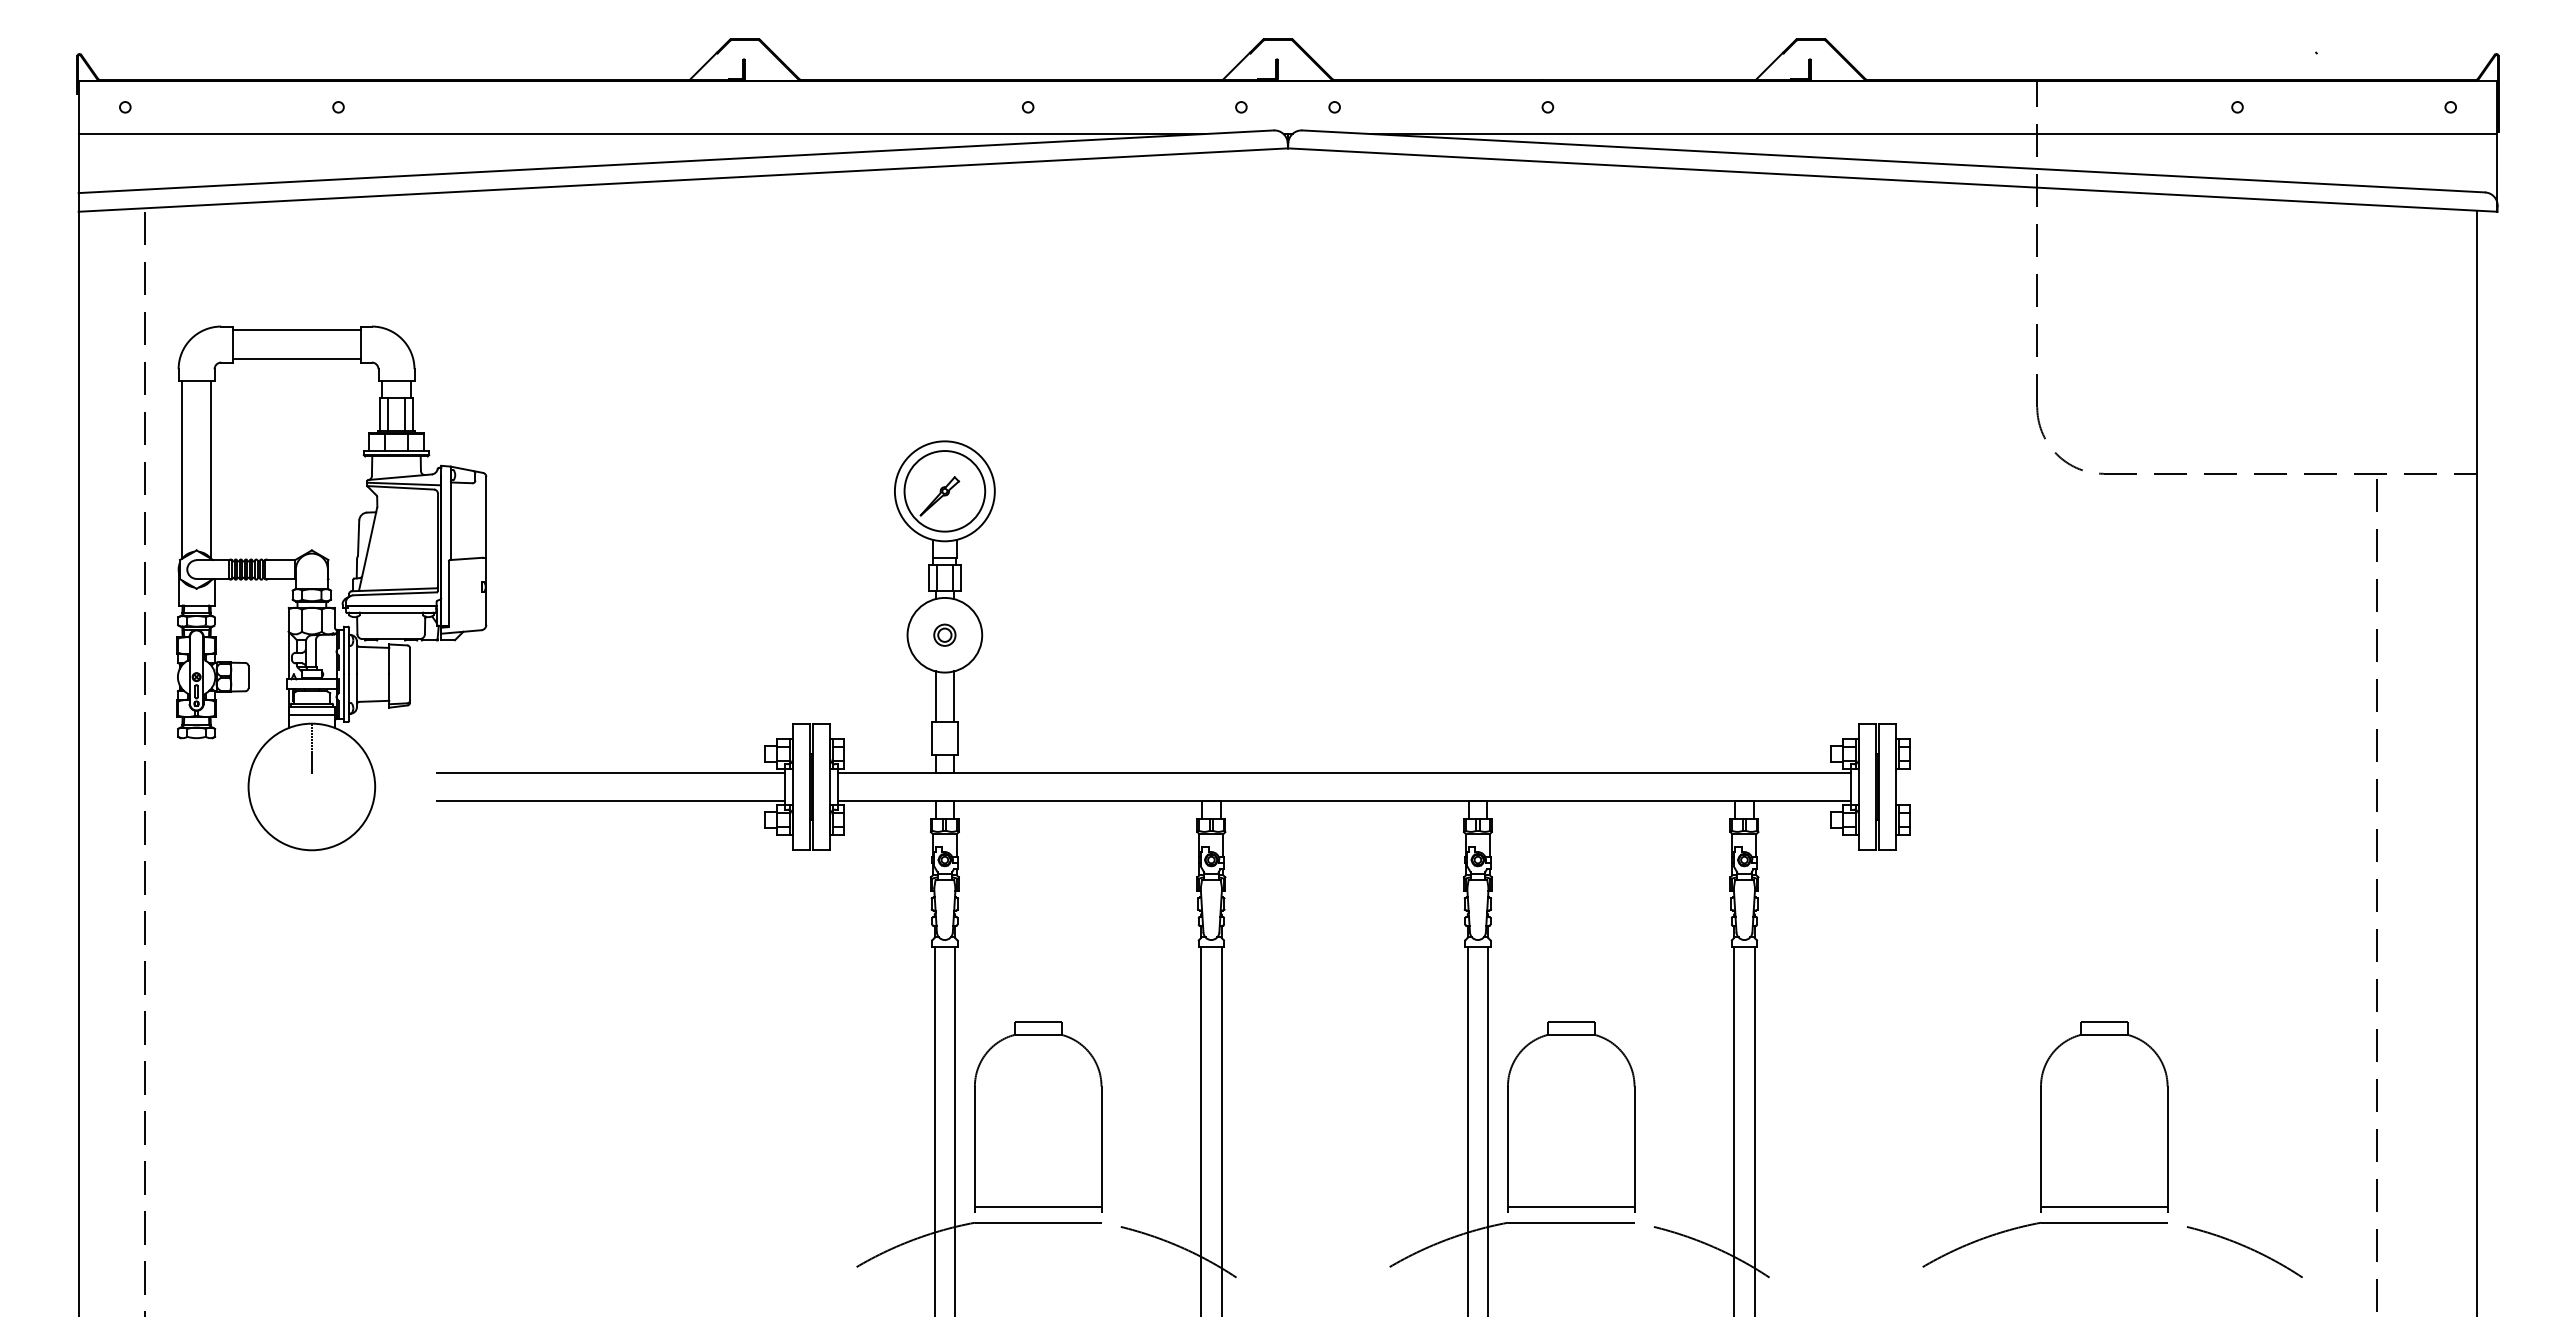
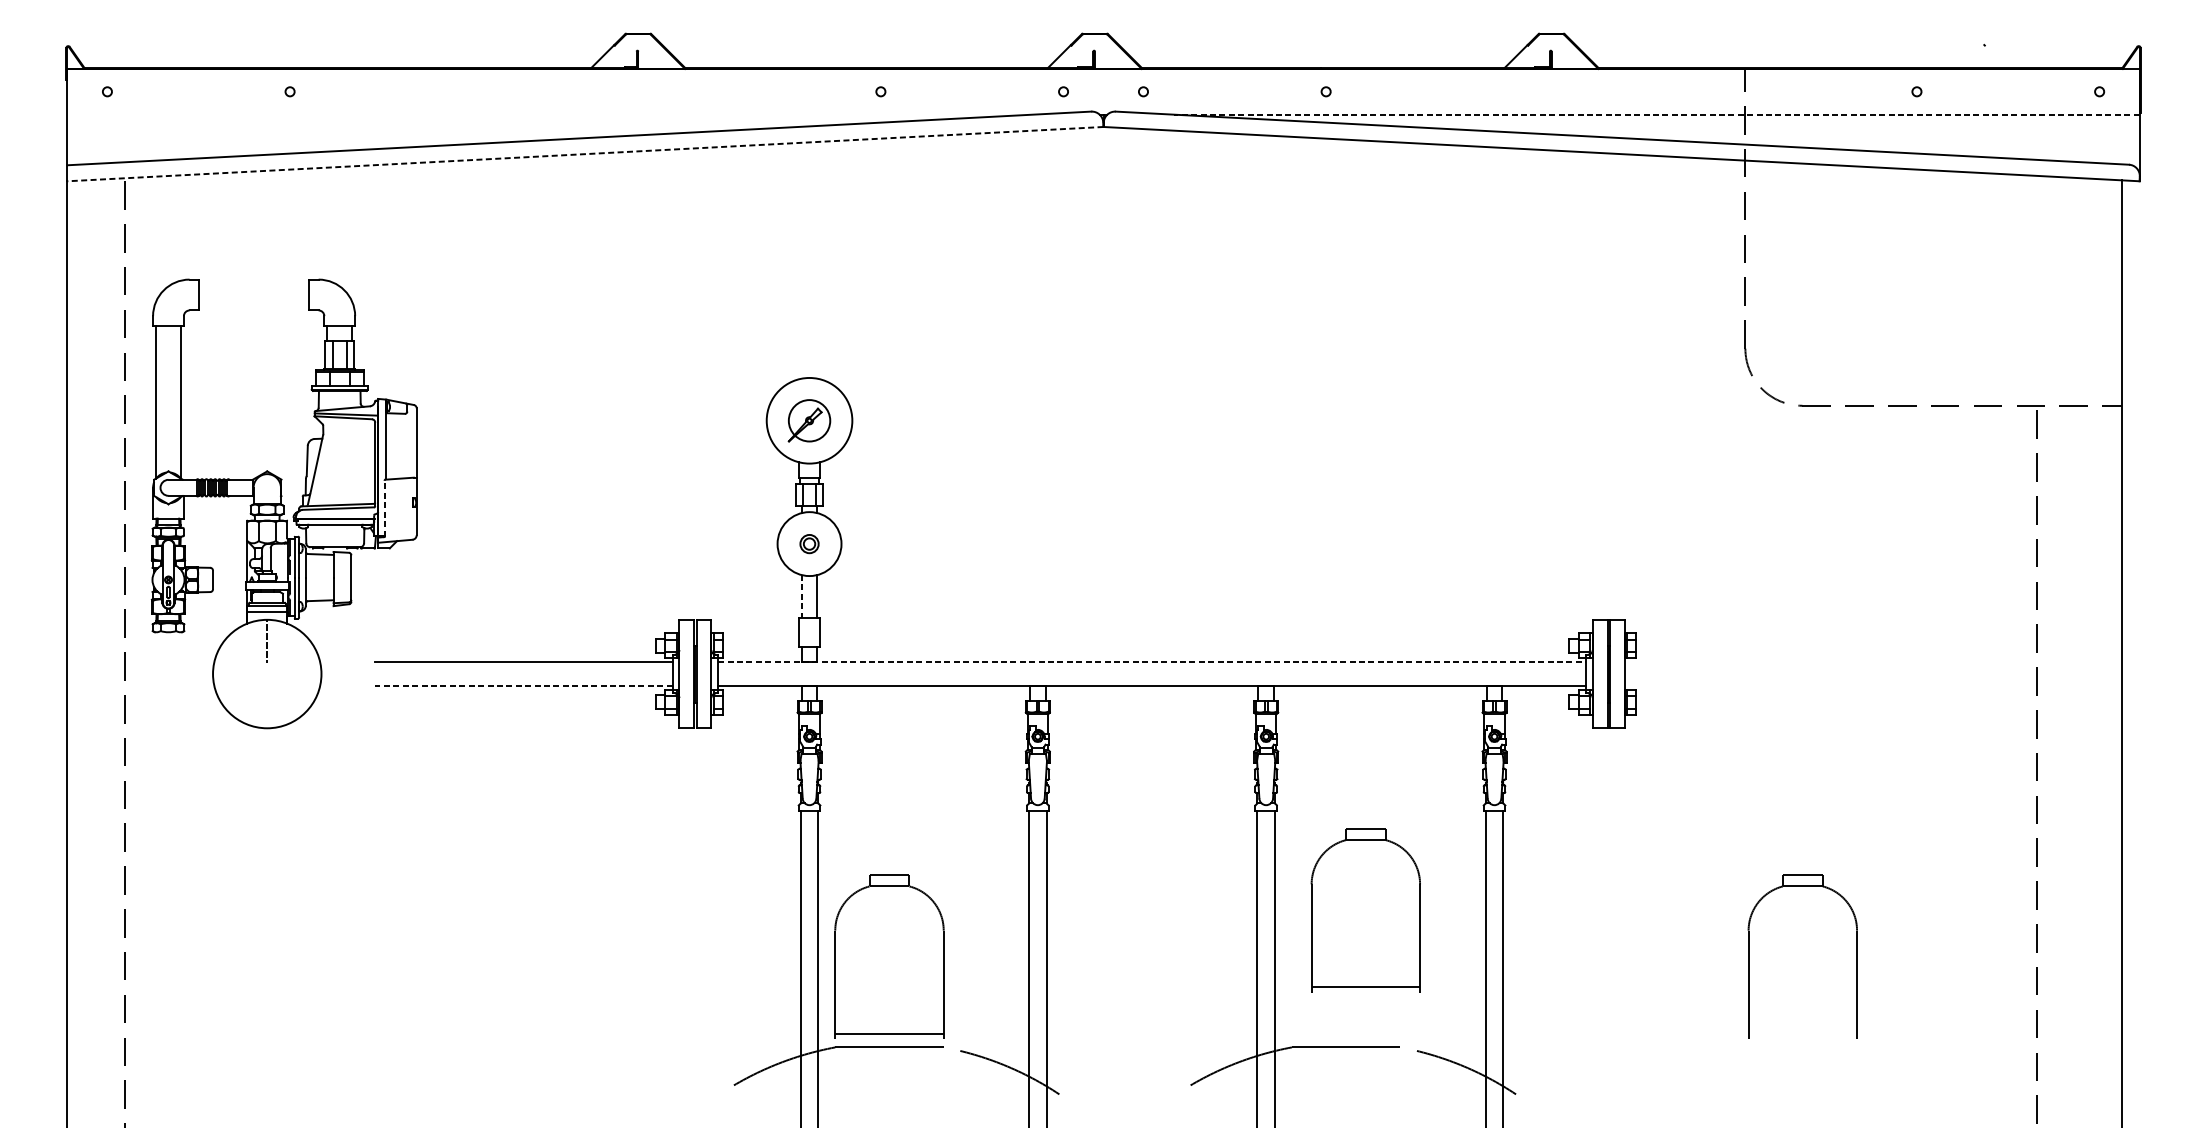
line: (642, 134) -> (550, 115), removed
line: (1933, 134) -> (1656, 115), solid -> dashed
line: (683, 180) -> (585, 154), solid -> dashed
line: (296, 330) -> (254, 283), removed
line: (296, 359) -> (254, 307), removed
circle: (944, 491) -> (809, 420), size x0.6
line: (448, 593) -> (384, 508), solid -> dashed
line: (935, 697) -> (801, 597), solid -> dashed
line: (1345, 772) -> (1152, 661), solid -> dashed
line: (611, 801) -> (523, 686), solid -> dashed
part: (1571, 1116) -> (1366, 910), moved
line: (2104, 1206) -> (1802, 1033), removed
part: (2038, 1224) -> (1746, 1048), removed
arc: (2244, 1247) -> (1922, 1068), removed

